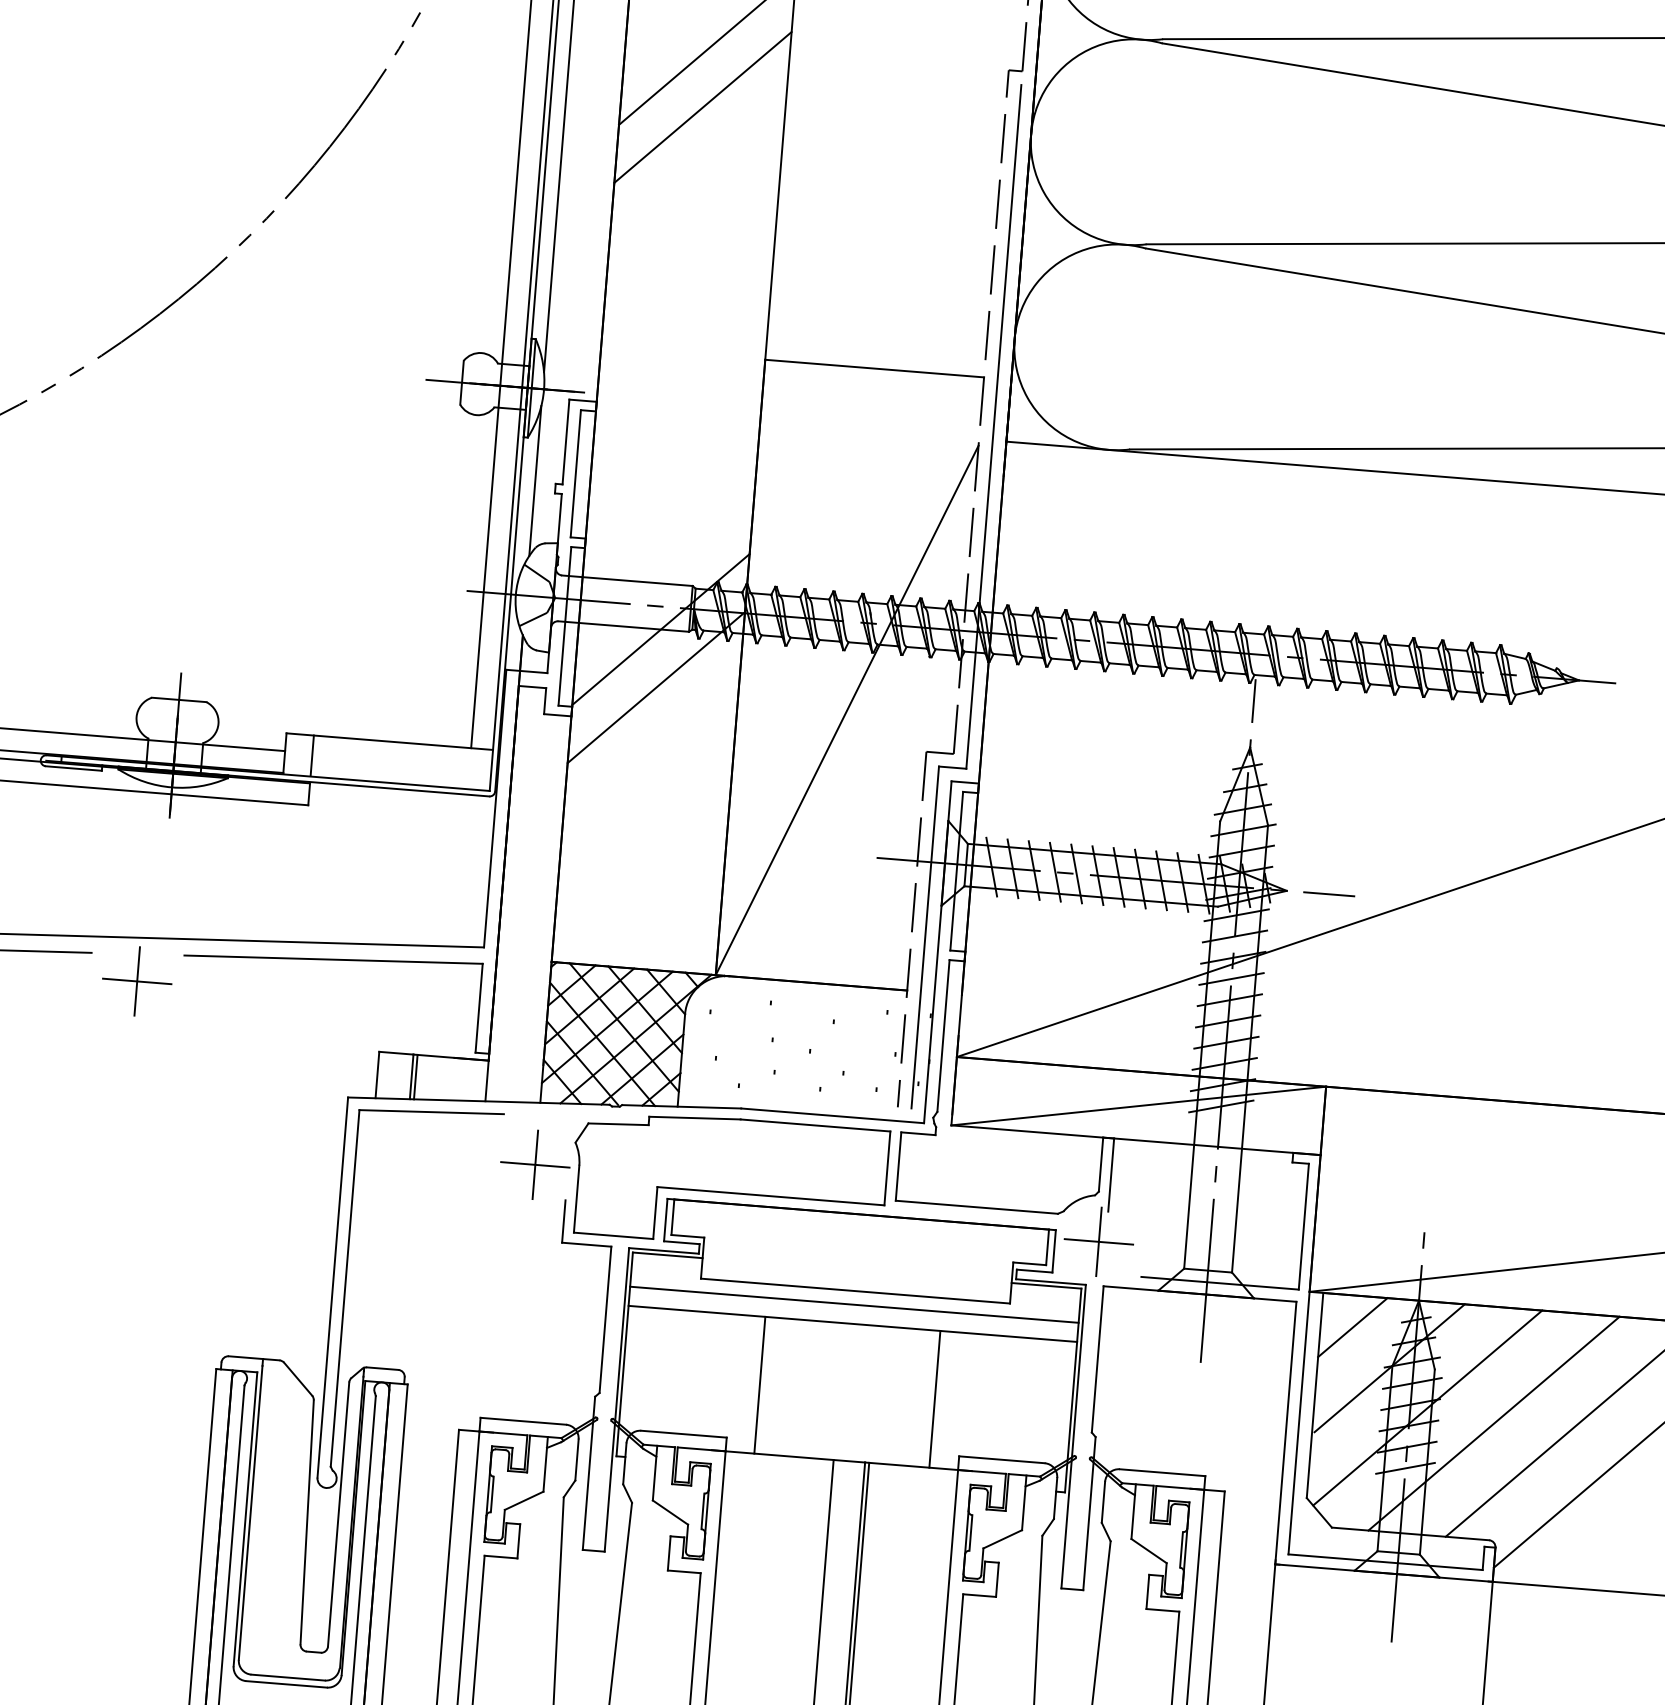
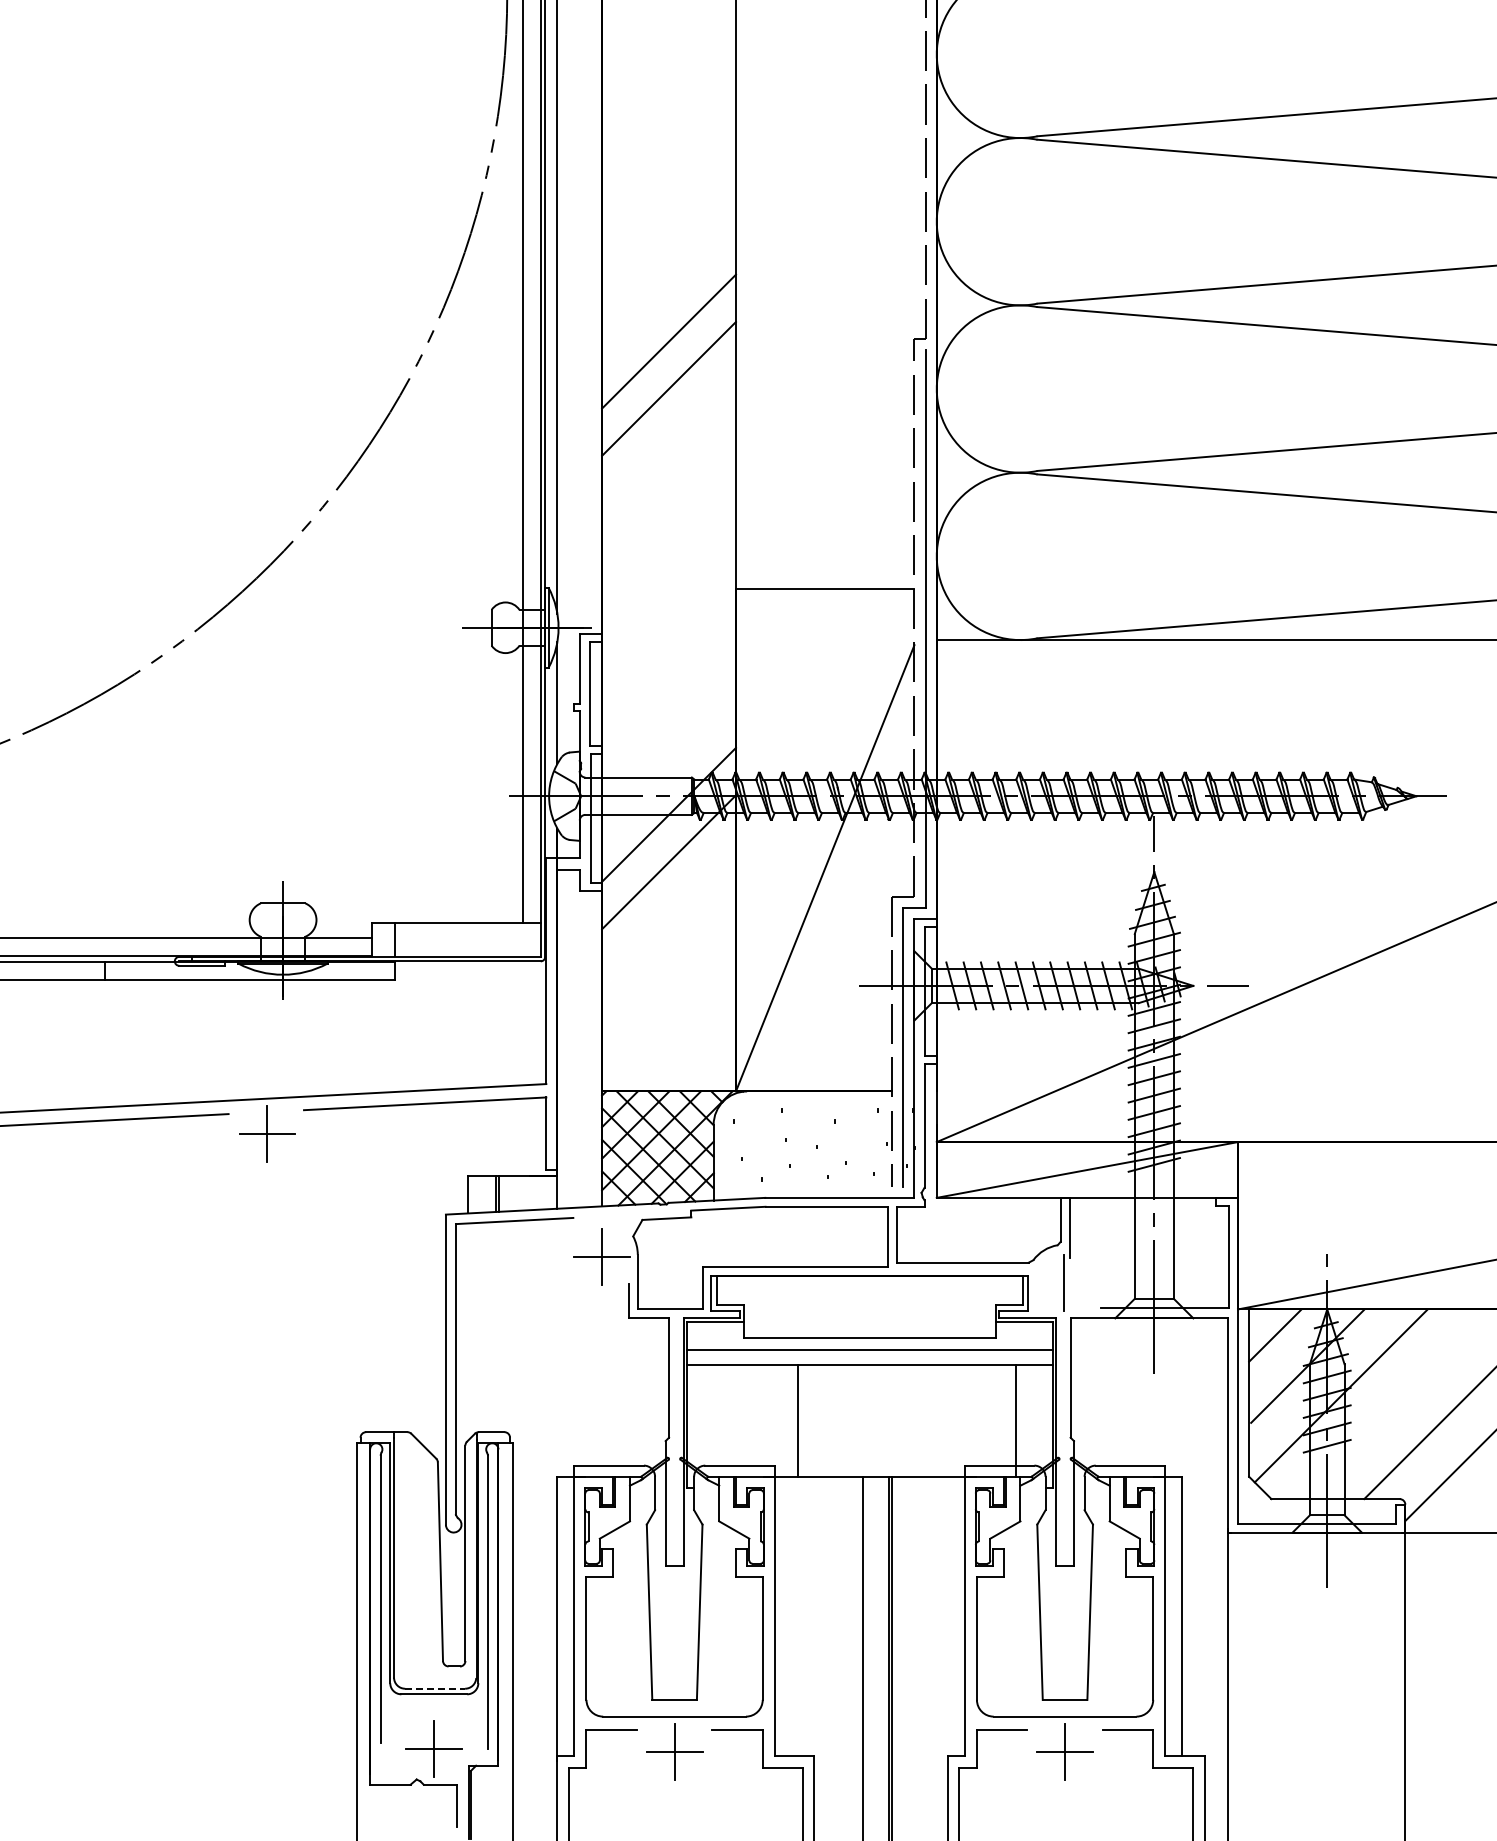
line: (1098, 1241) -> (1063, 1282), removed
line: (935, 1398) -> (1016, 1420), moved
line: (1493, 1423) -> (1395, 1404), removed
line: (288, 1677) -> (435, 1688), solid -> dashed

